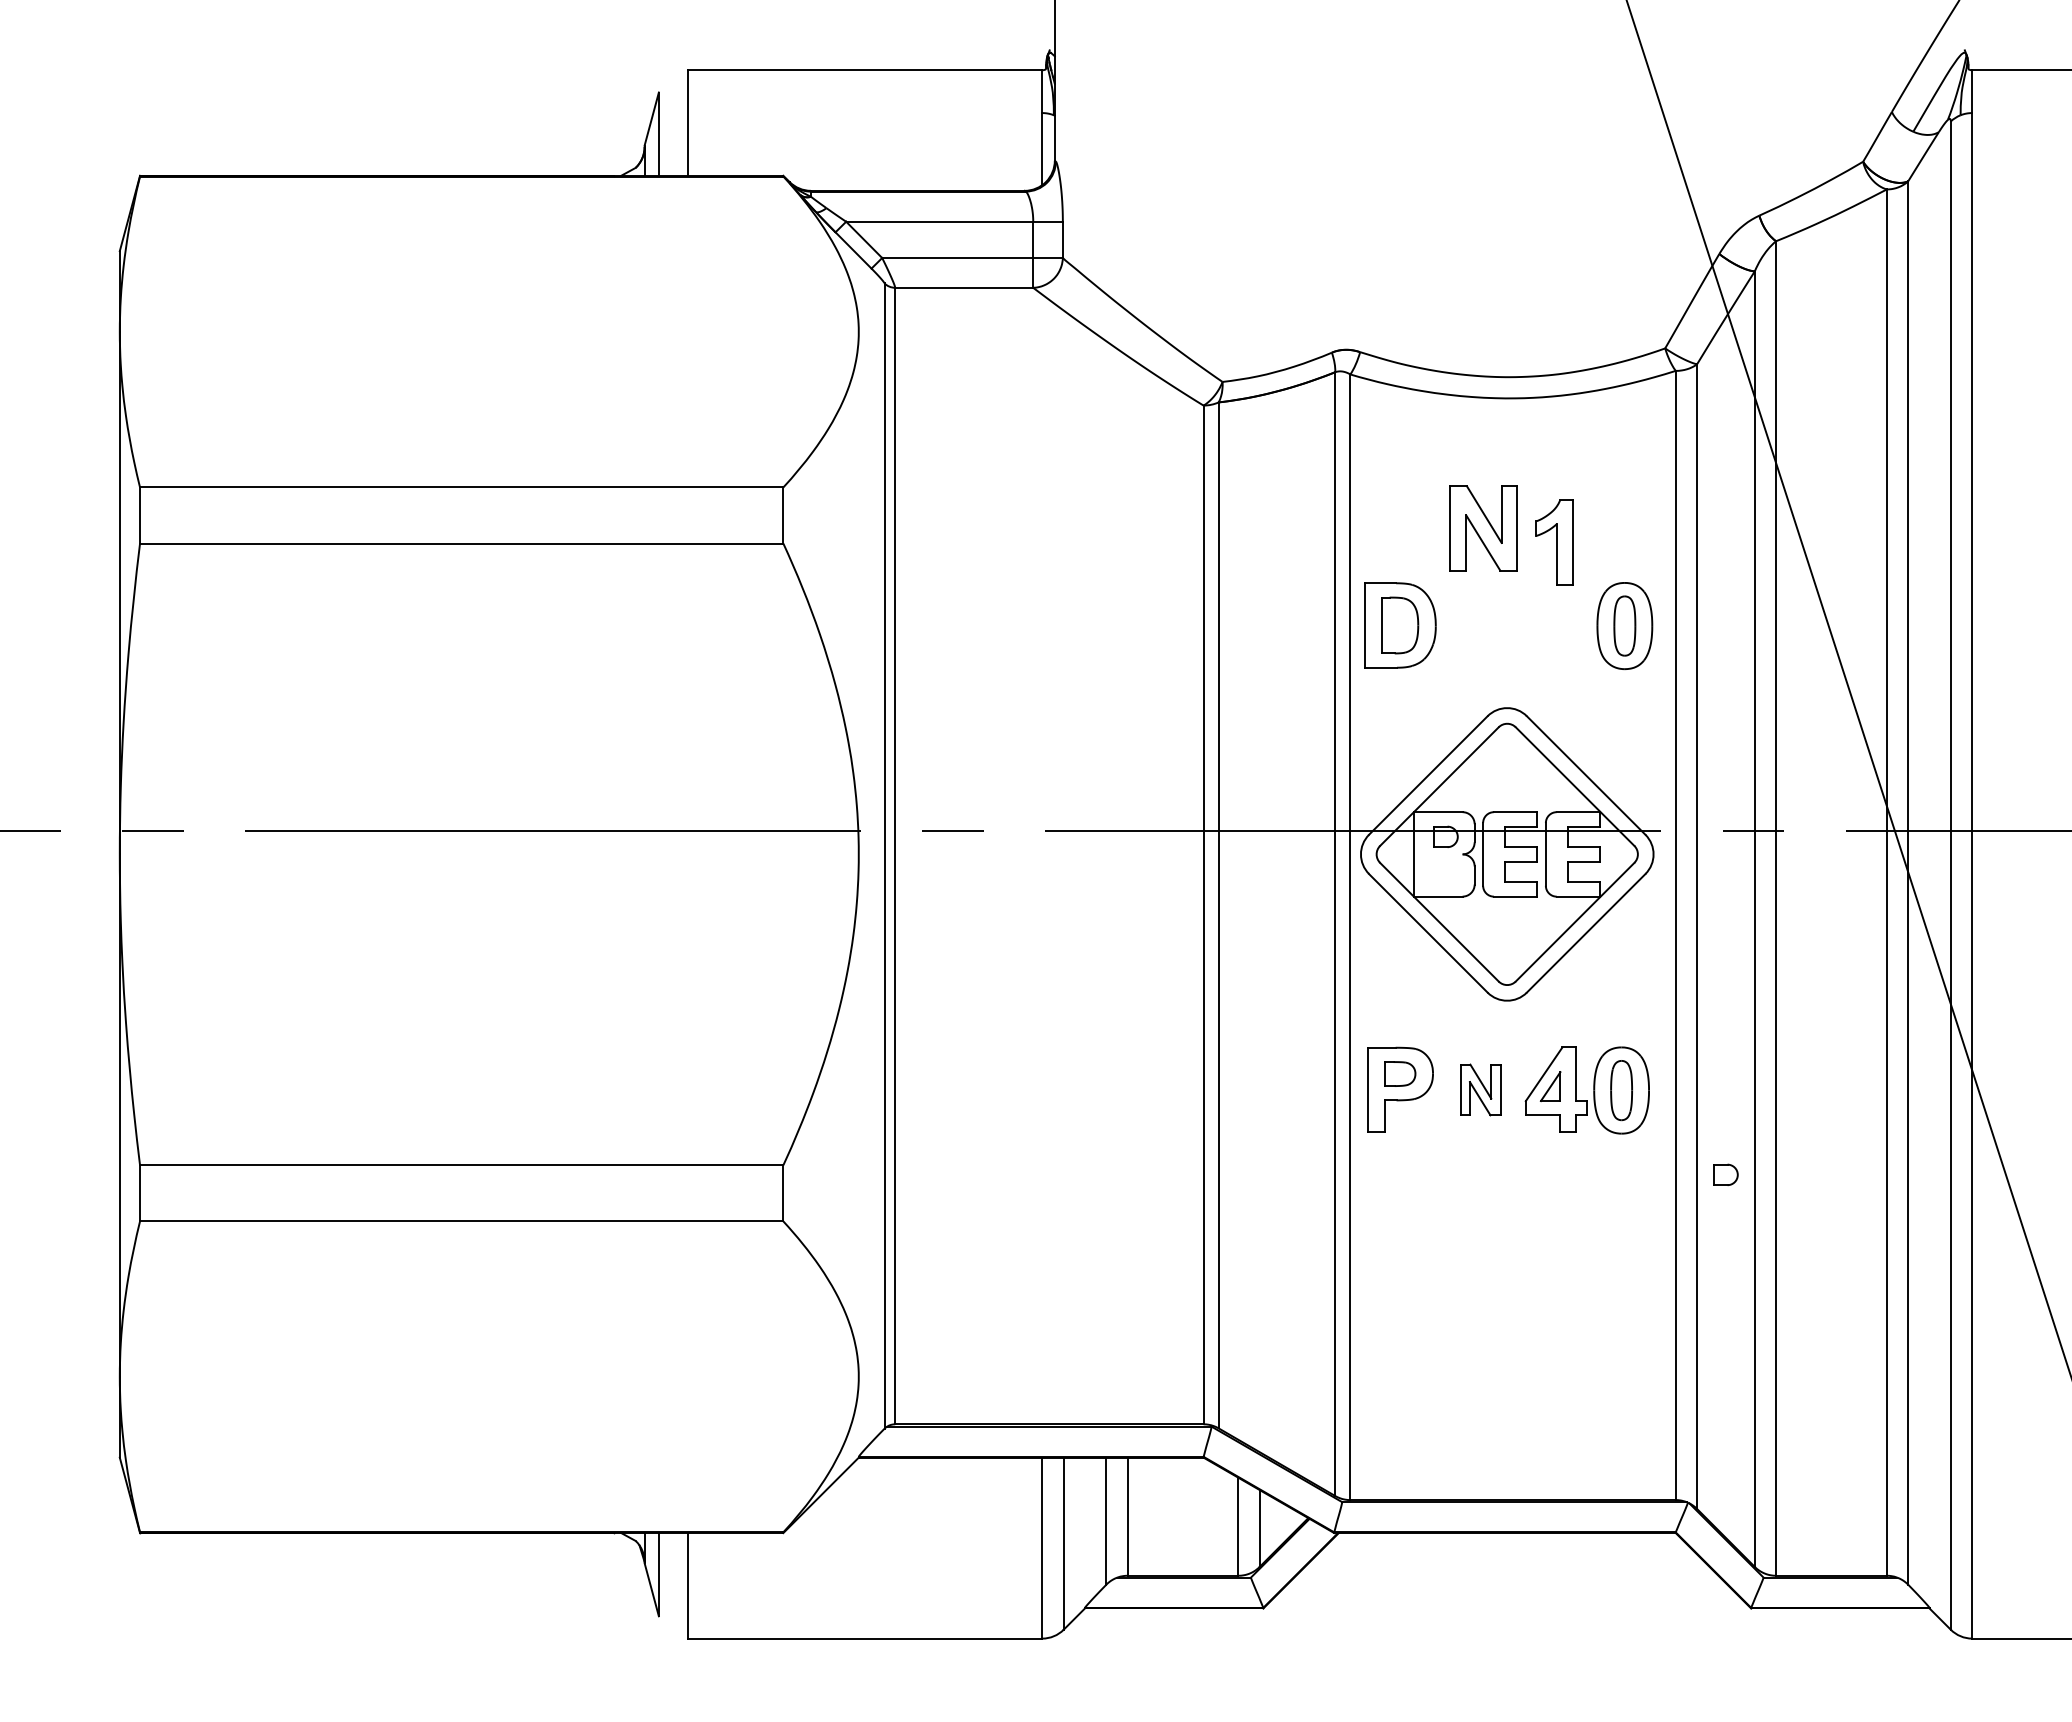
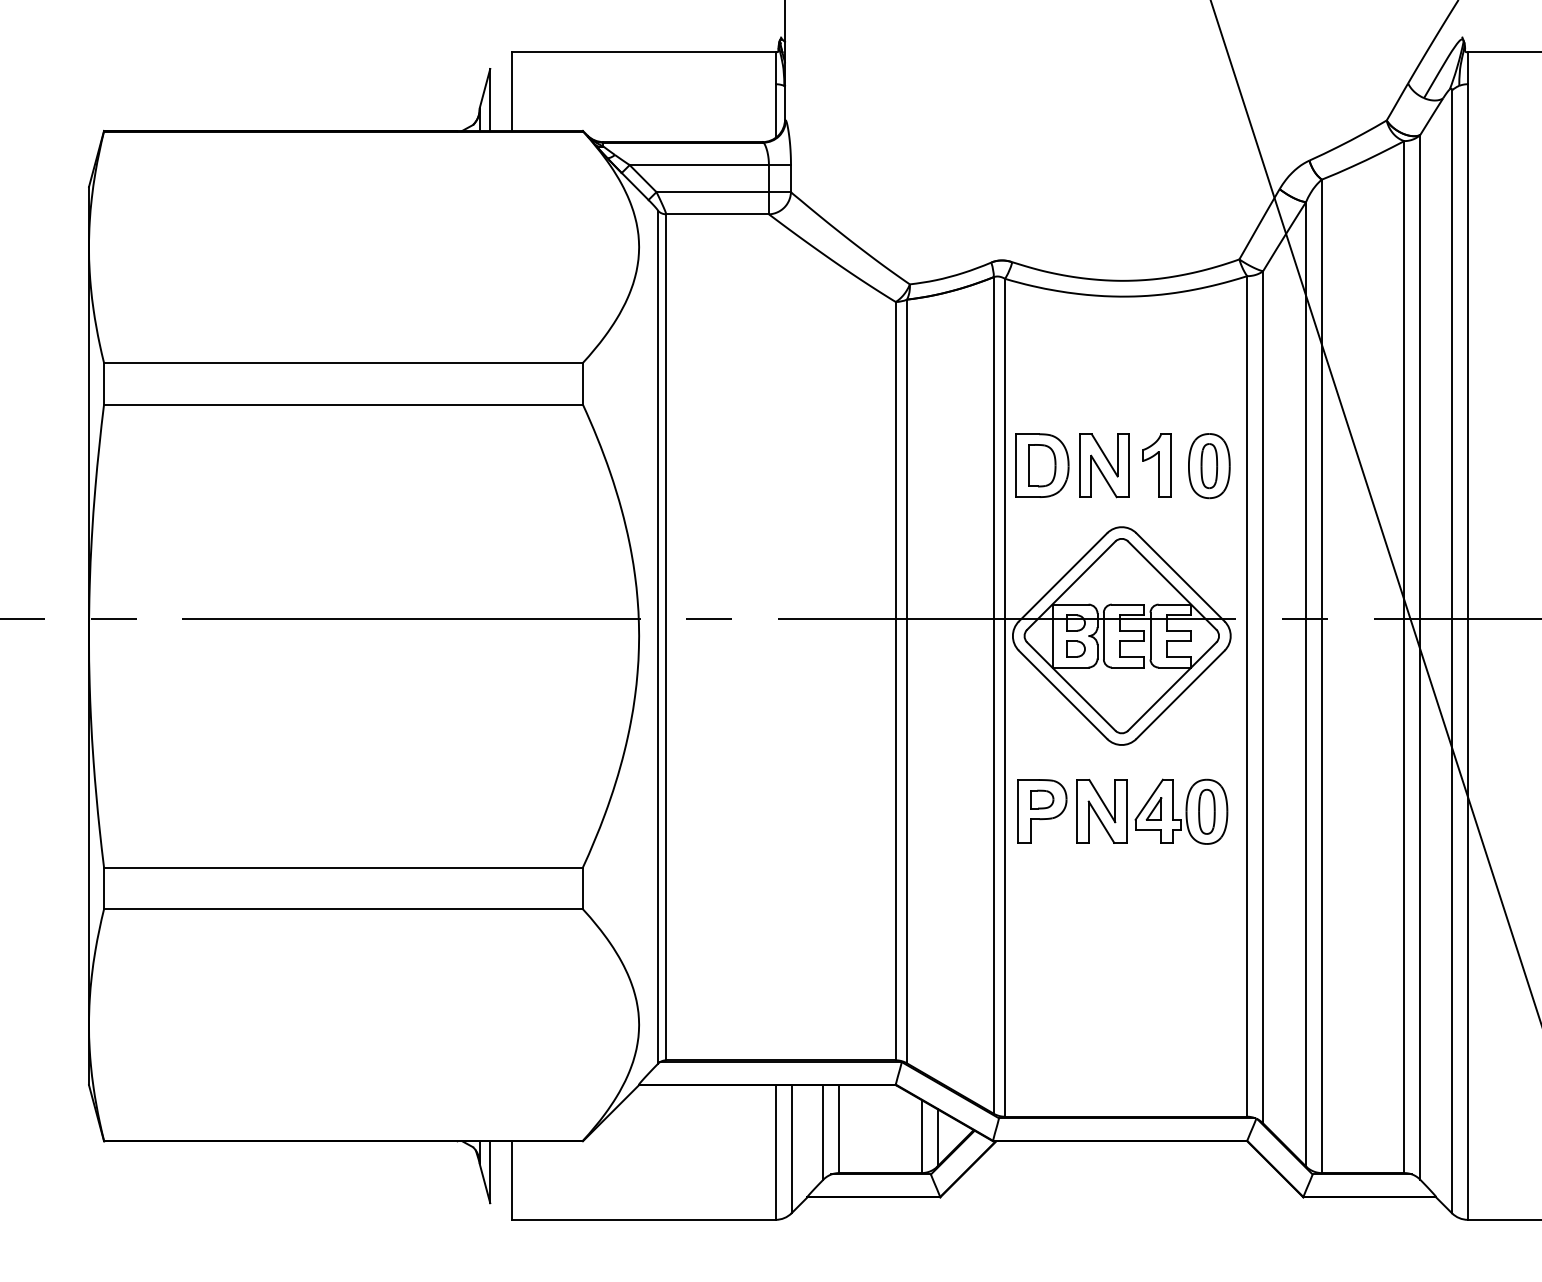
part: (1483, 528) -> (1104, 465), moved
part: (1554, 542) -> (1156, 465), moved
part: (1480, 1089) -> (1101, 811), size x1.67
part: (1725, 1174) -> (1075, 648), moved

